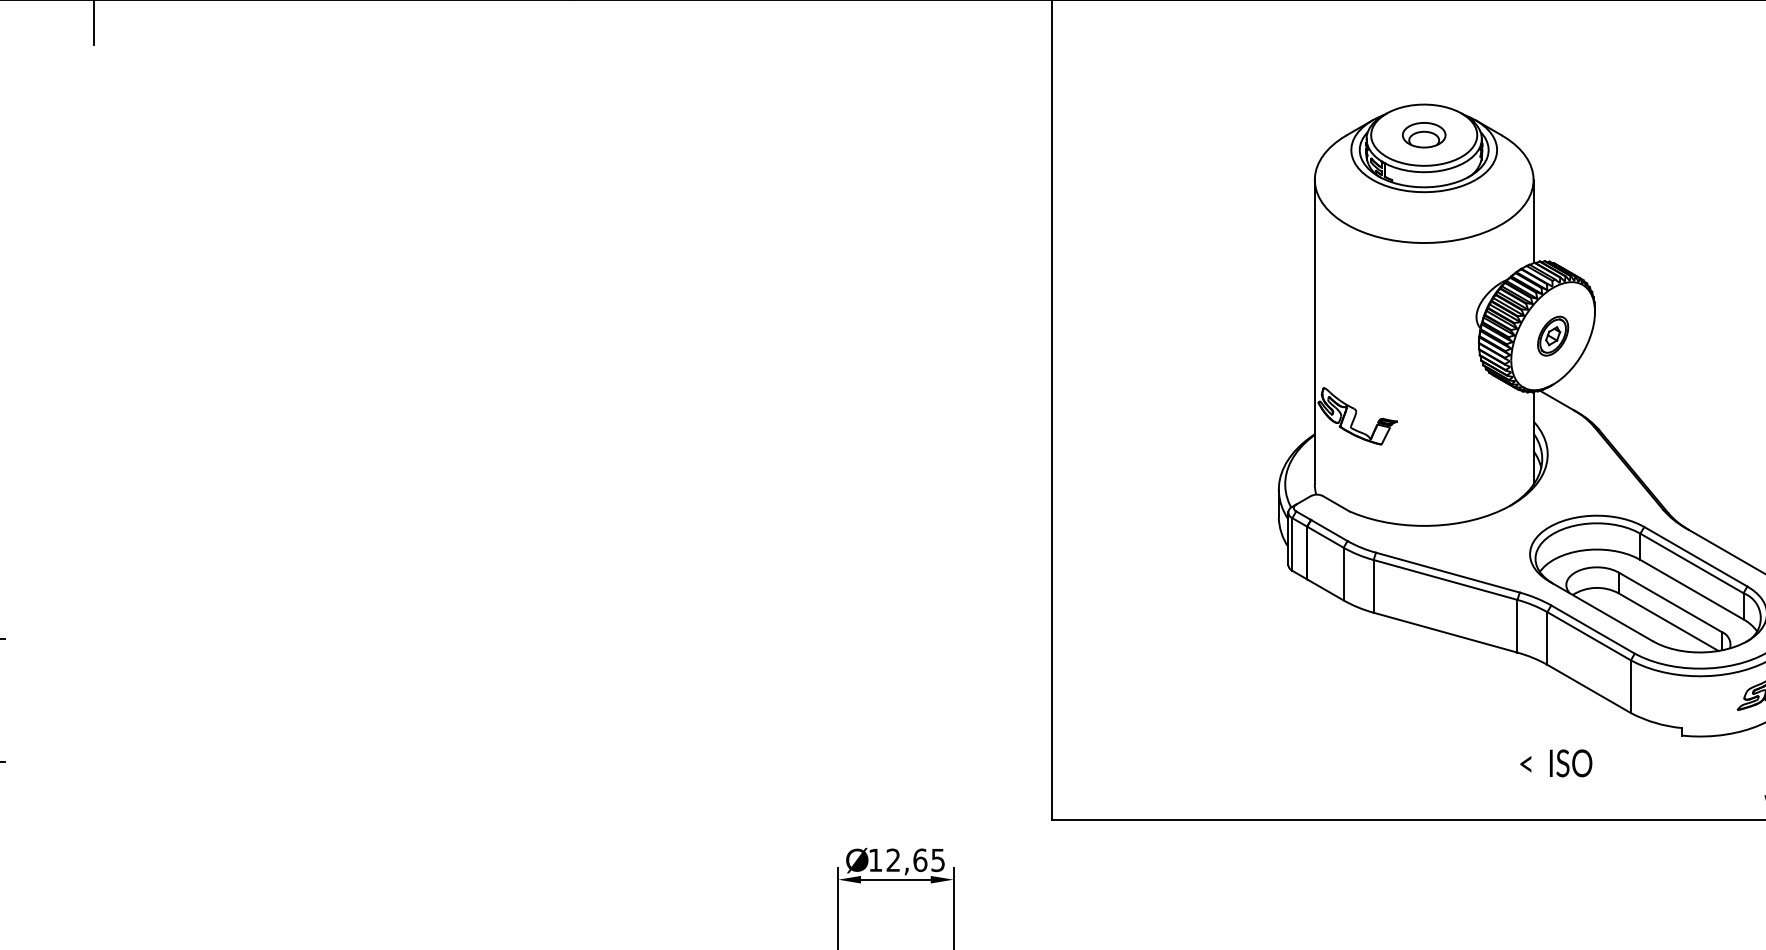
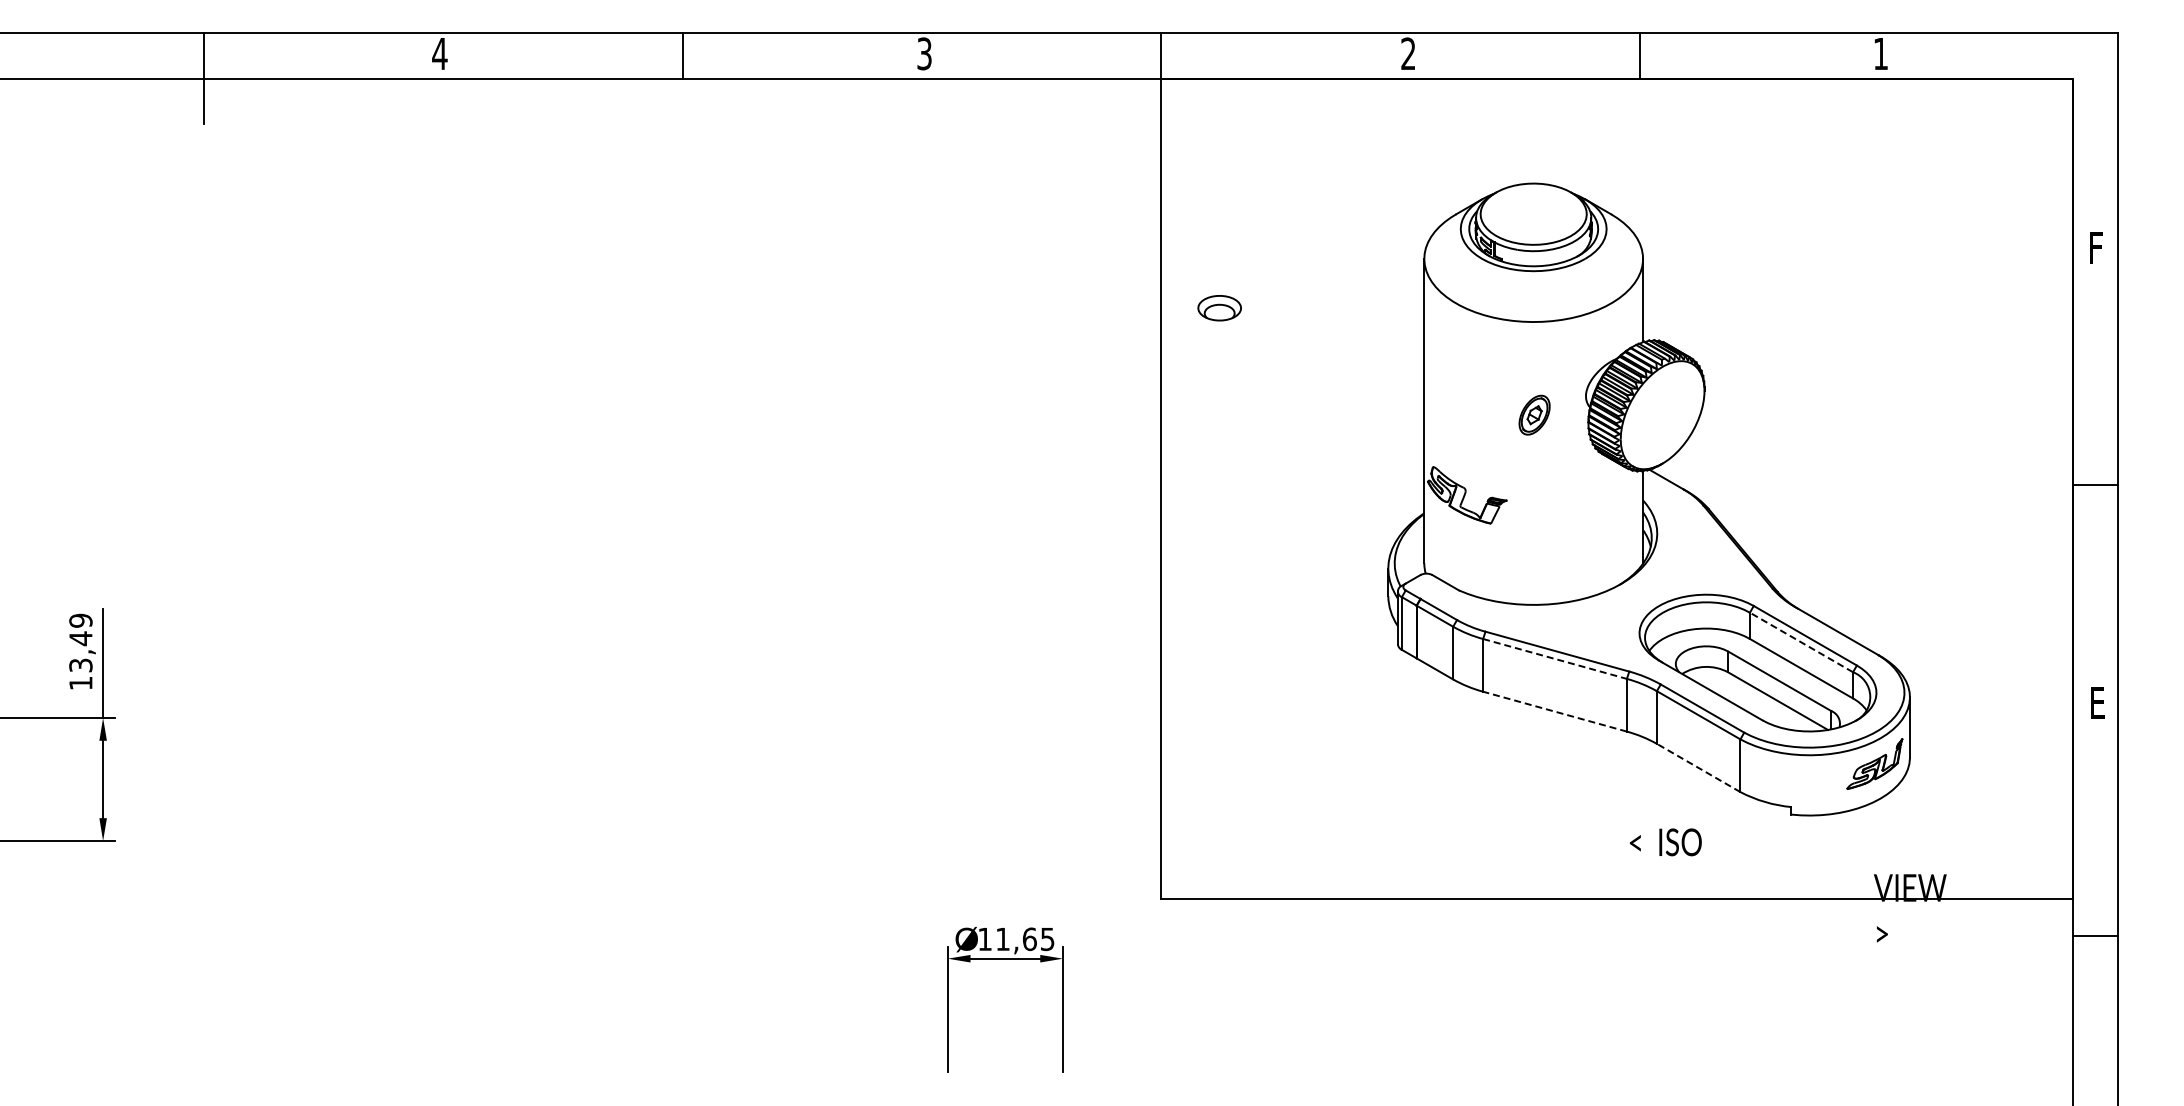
part: (1424, 135) -> (1219, 308), moved
part: (1553, 335) -> (1534, 414), moved
line: (1692, 563) -> (1801, 642), solid -> dashed
line: (1446, 579) -> (1555, 658), solid -> dashed
line: (1446, 632) -> (1555, 711), solid -> dashed
line: (1589, 688) -> (1698, 767), solid -> dashed
text: (893, 859) -> (1002, 938), 12,65 -> 11,65

